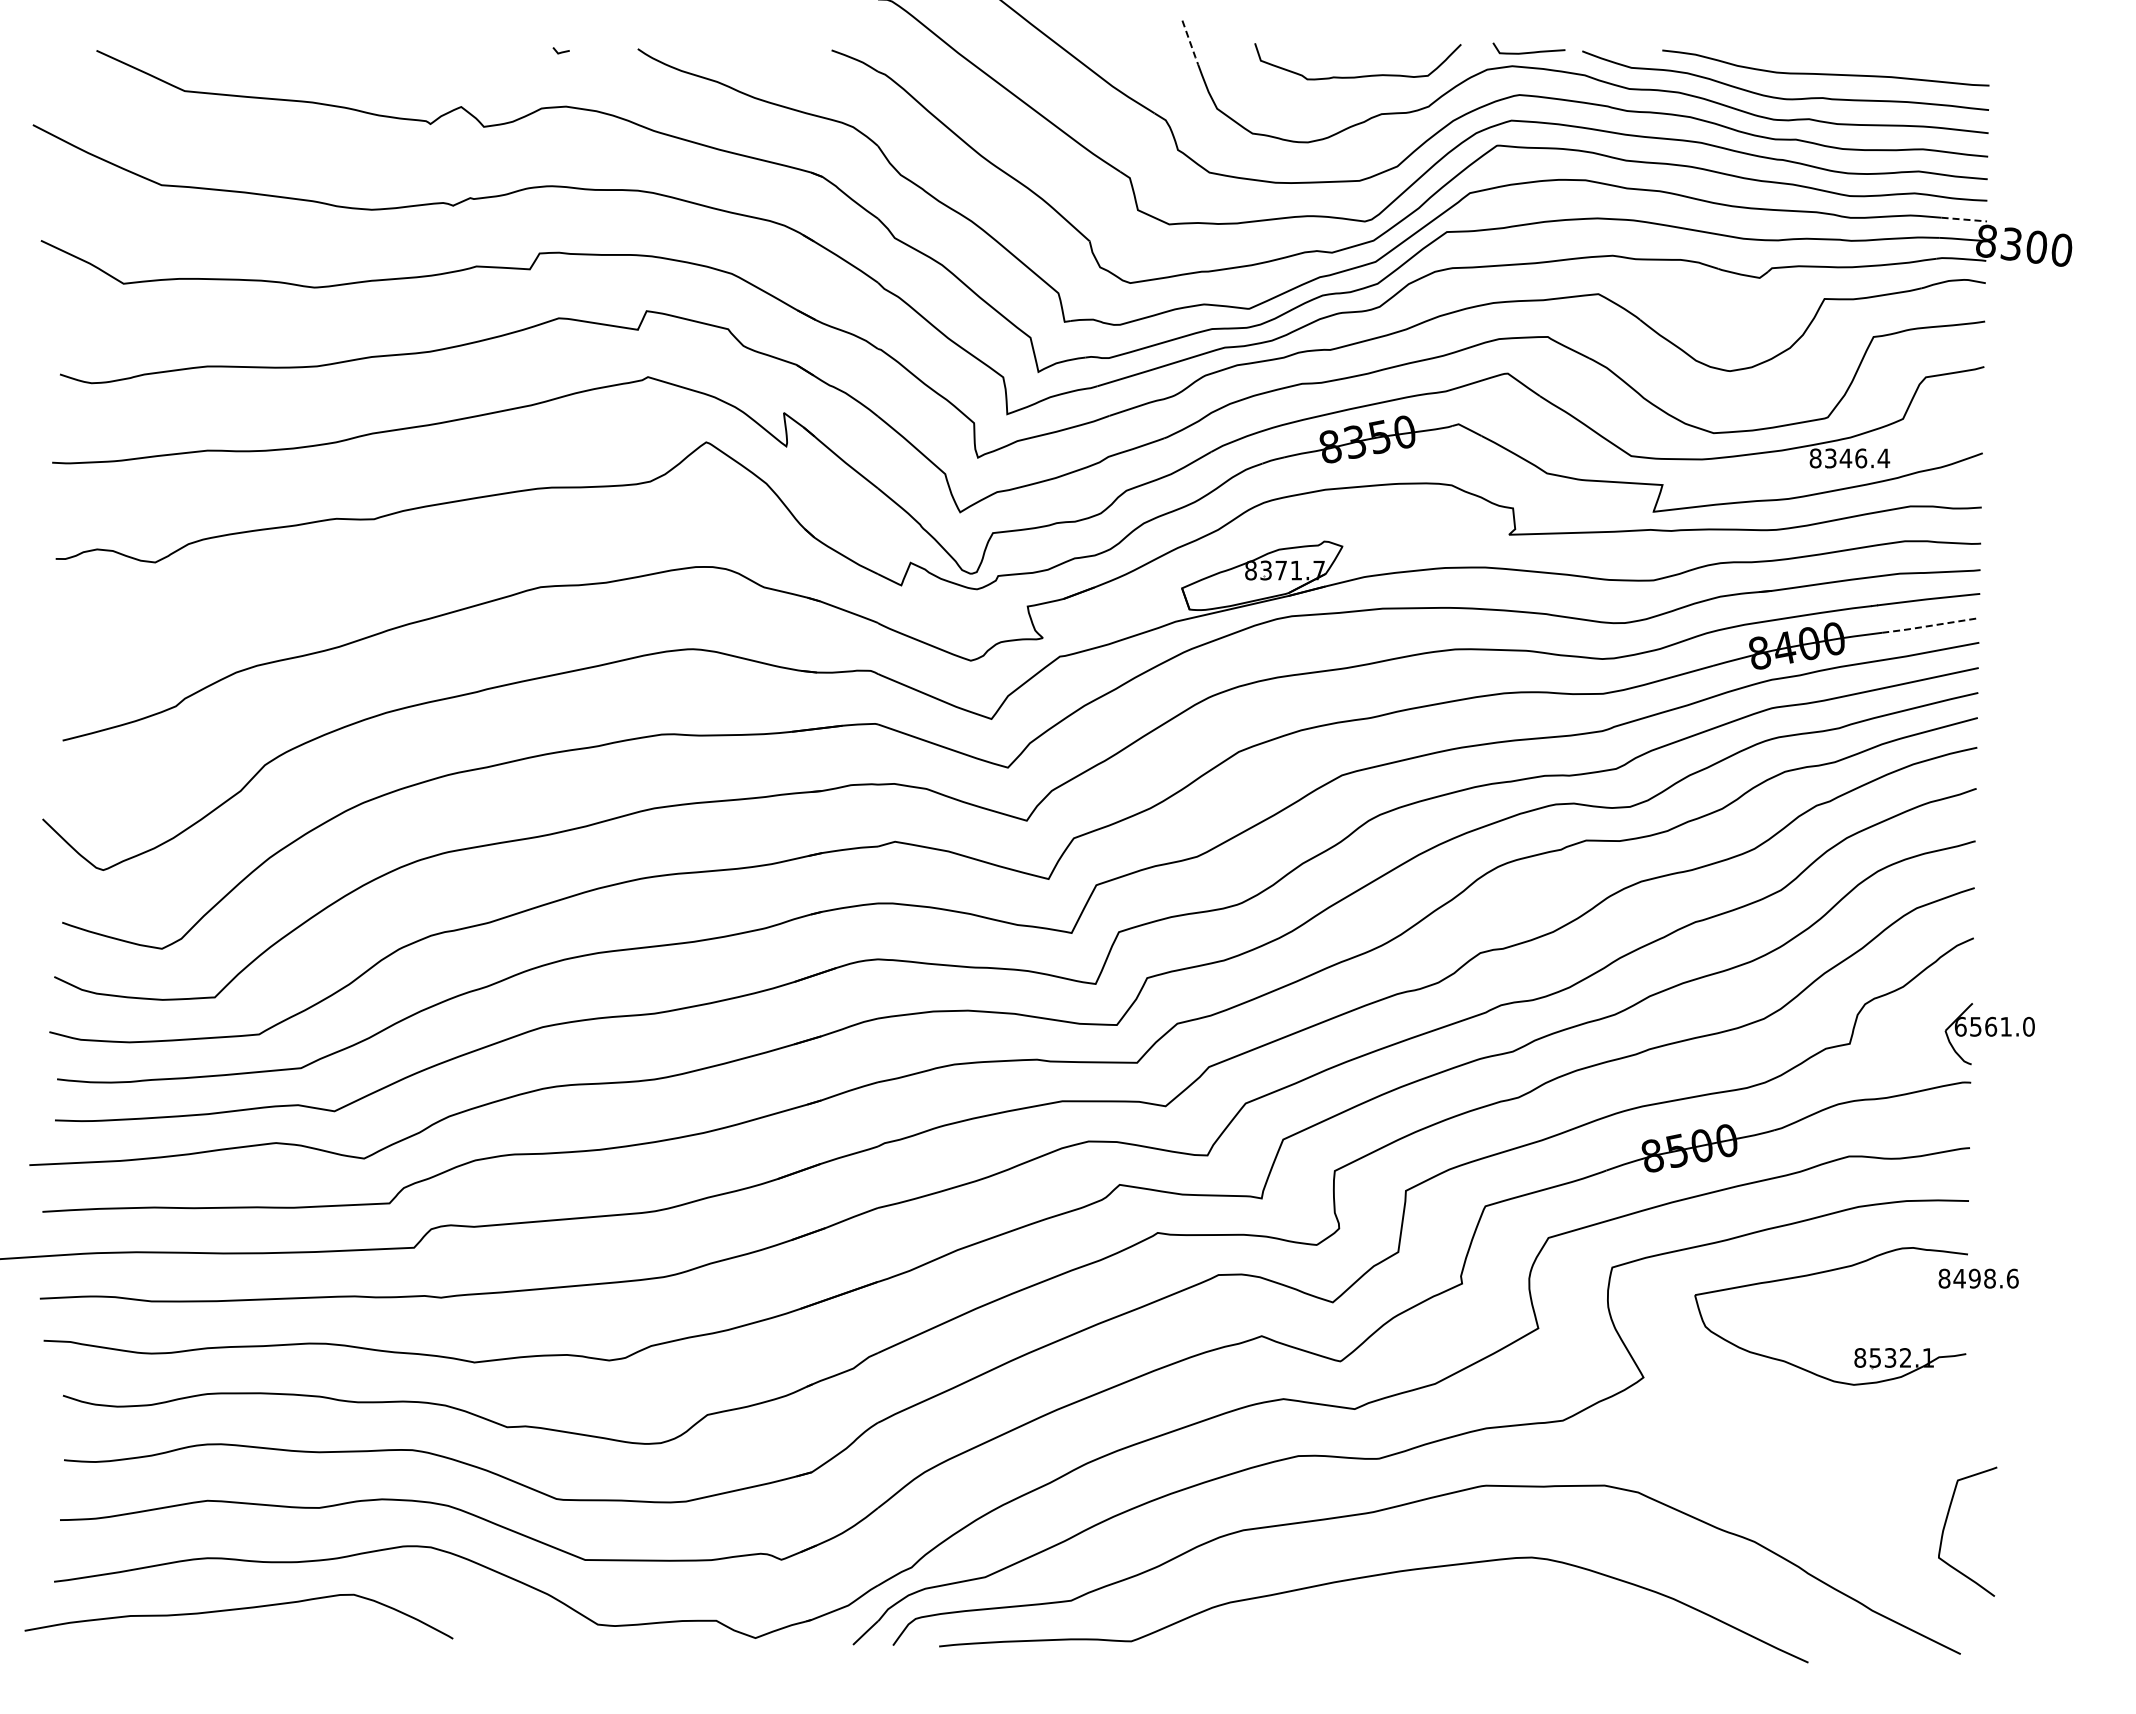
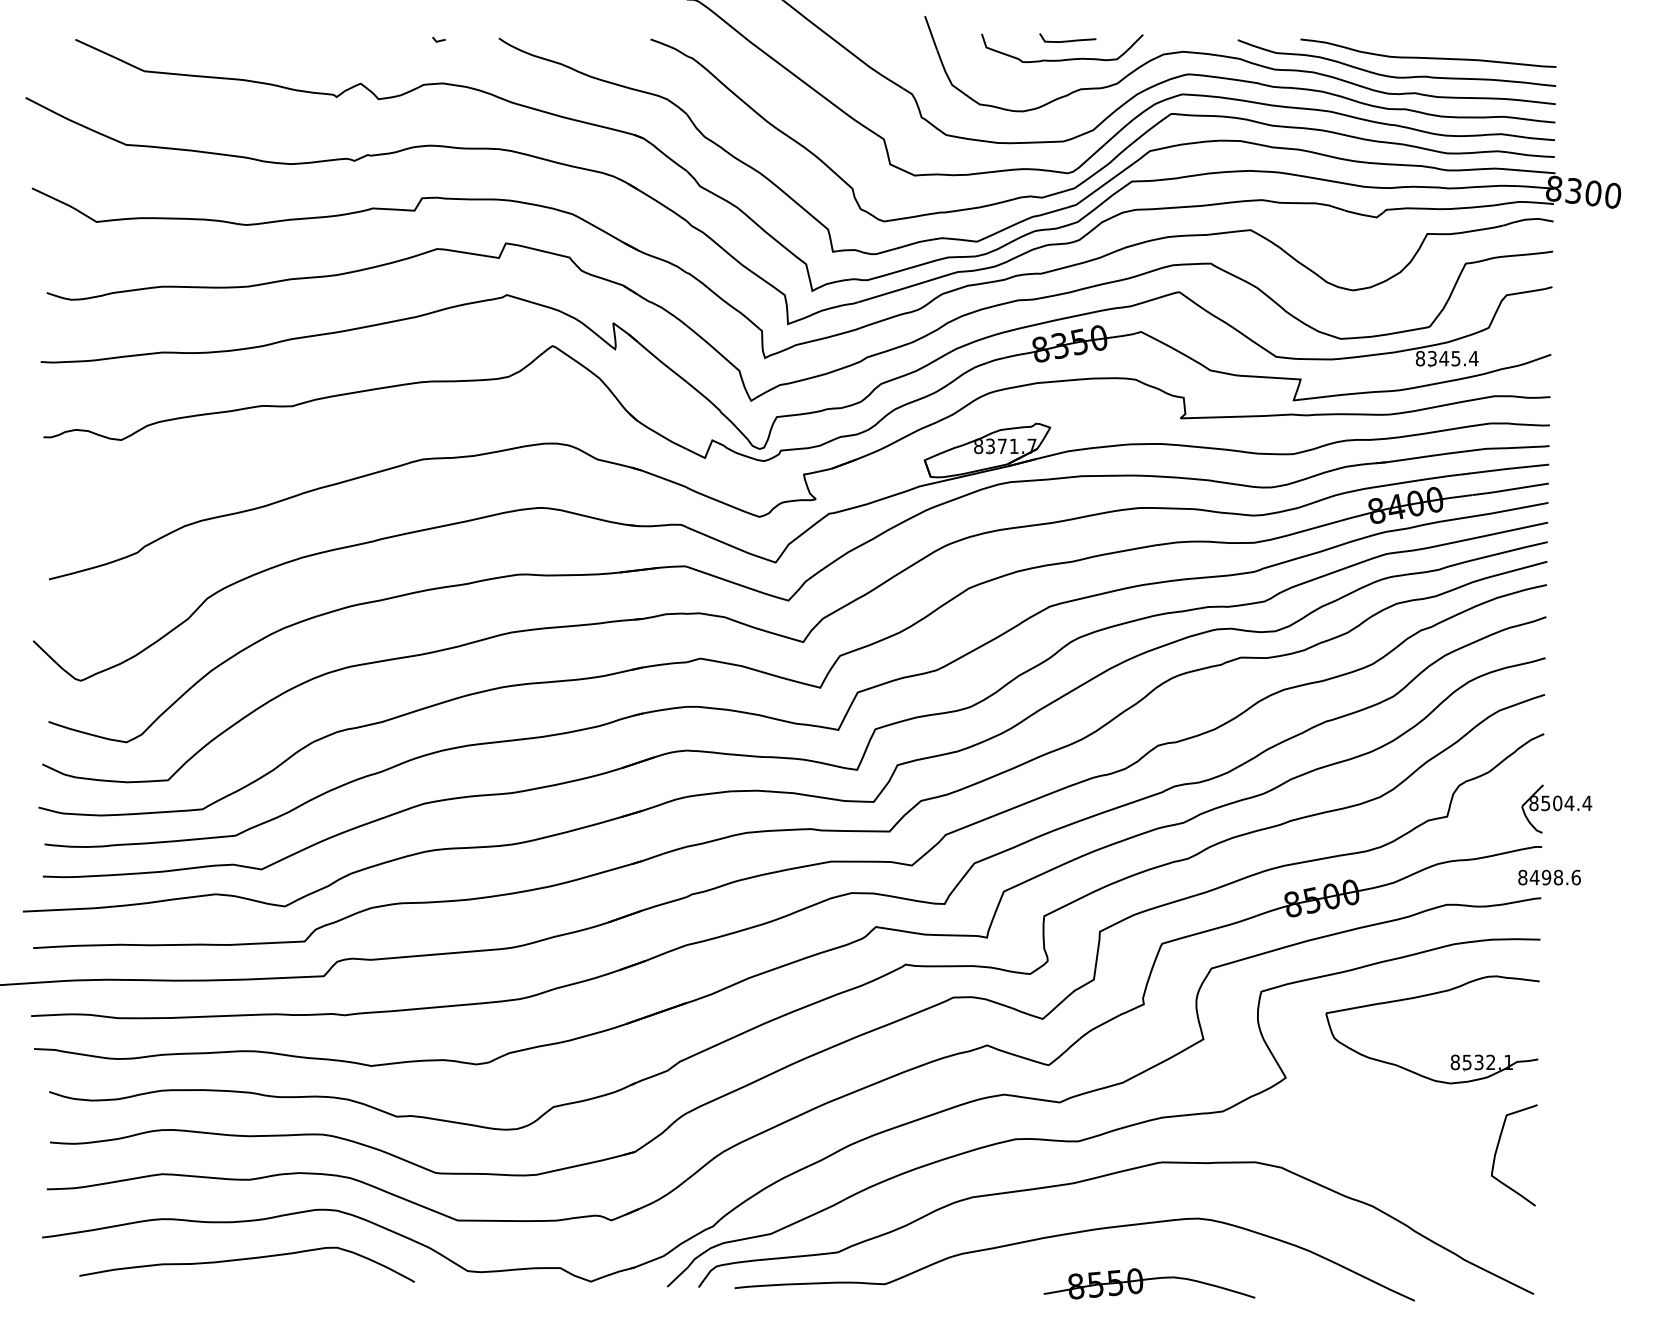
line: (1190, 43) -> (931, 34), dashed -> solid
curve: (1530, 51) -> (1069, 40), moved
line: (1964, 219) -> (1536, 171), dashed -> solid
text: (1861, 458) -> (1456, 358), 8346.4 -> 8345.4
line: (1929, 625) -> (1509, 489), dashed -> solid
text: (1994, 1026) -> (1560, 803), 6561.0 -> 8504.4
text: (1978, 1278) -> (1549, 877), moved
curve: (1946, 1523) -> (1497, 1148), moved
curve: (236, 1610) -> (245, 1260), moved
part: (1469, 1640) -> (1149, 1283), added

